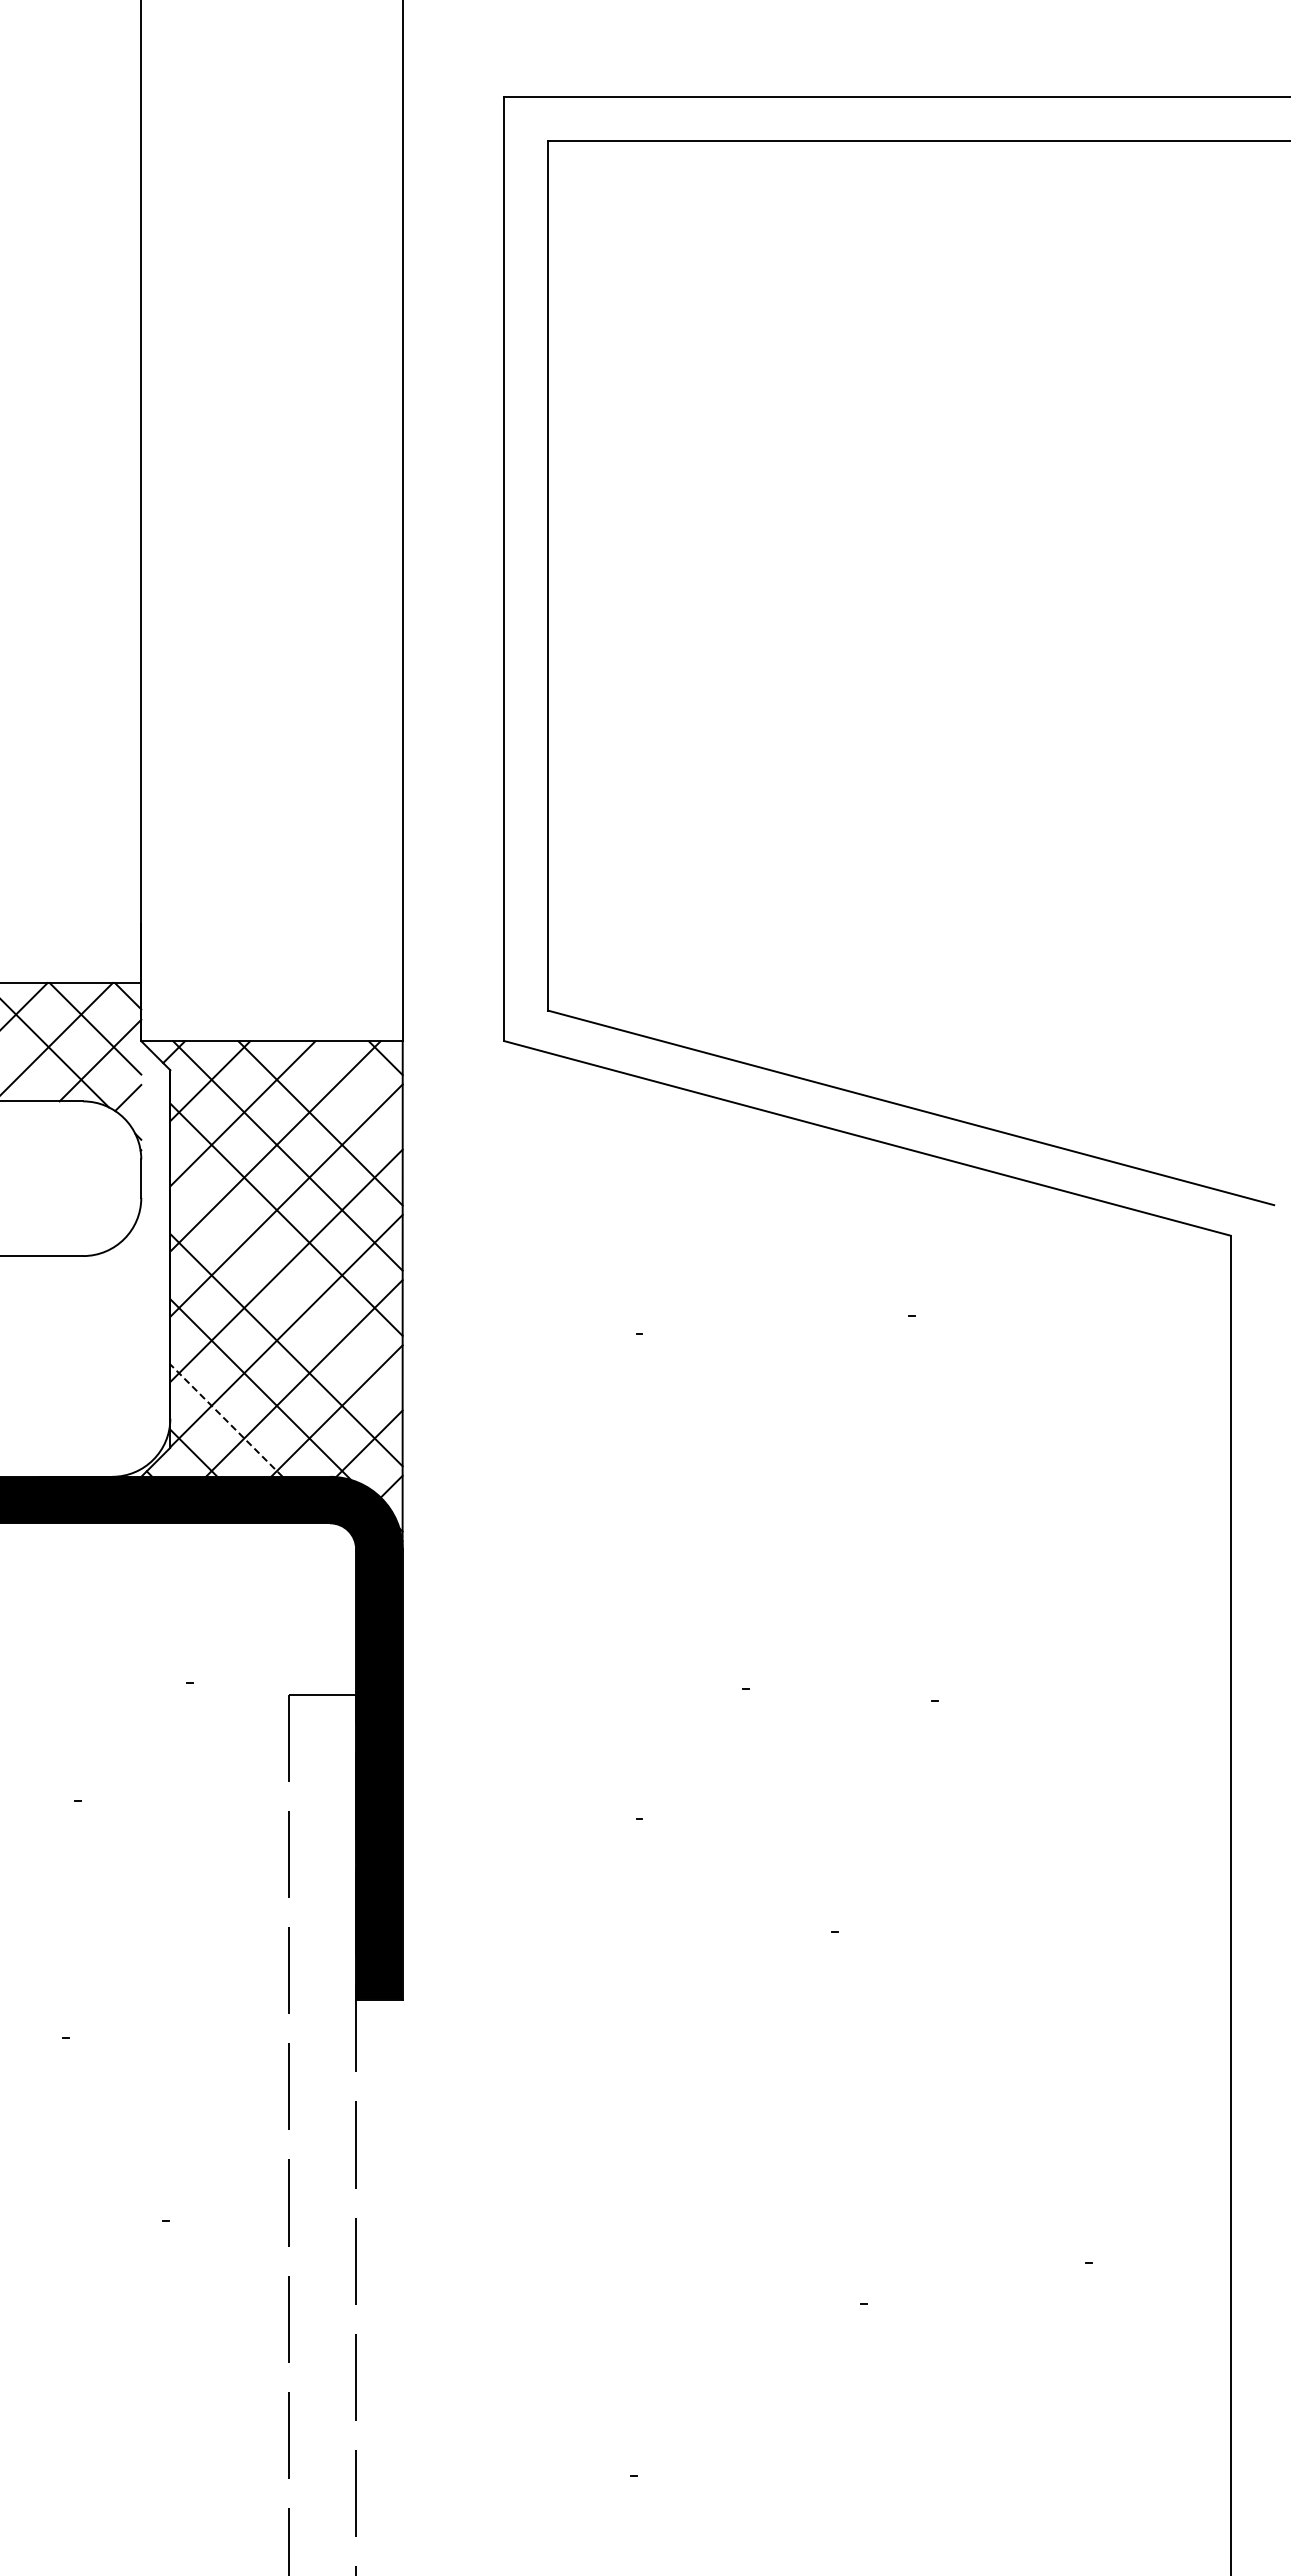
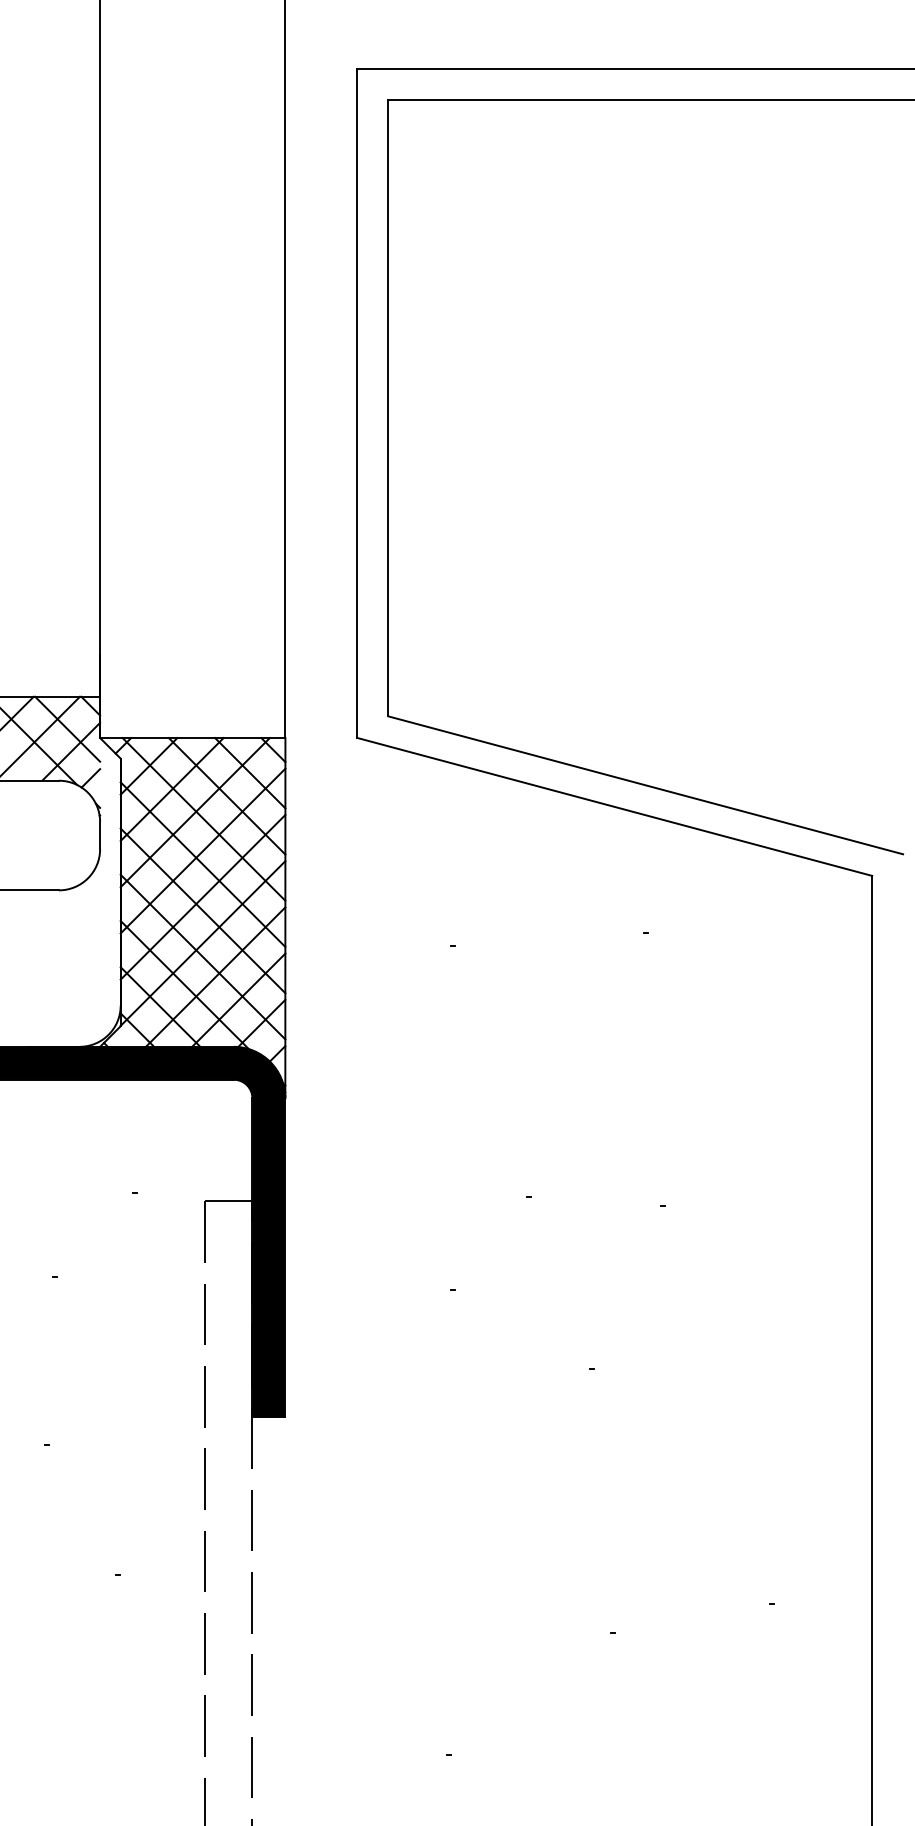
line: (352, 1090) -> (249, 773), added
line: (286, 1284) -> (203, 910), added
line: (226, 1420) -> (160, 1006), dashed -> solid

